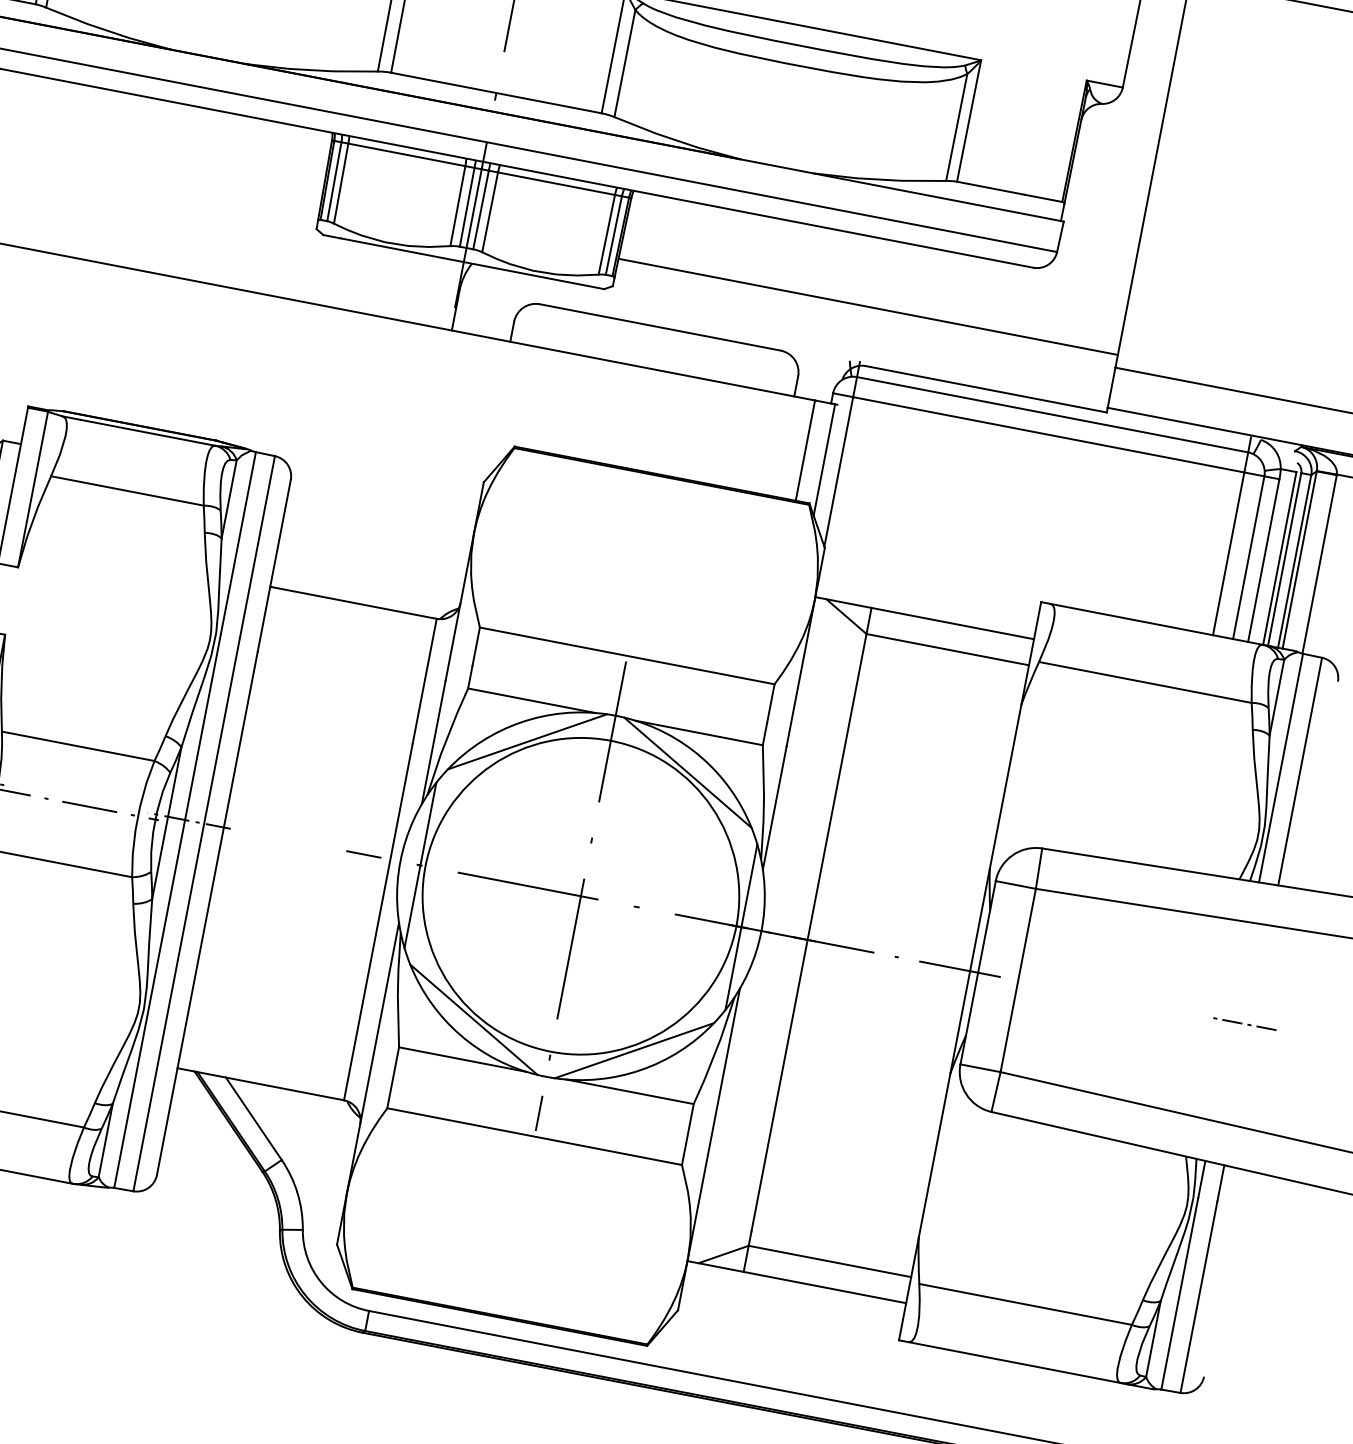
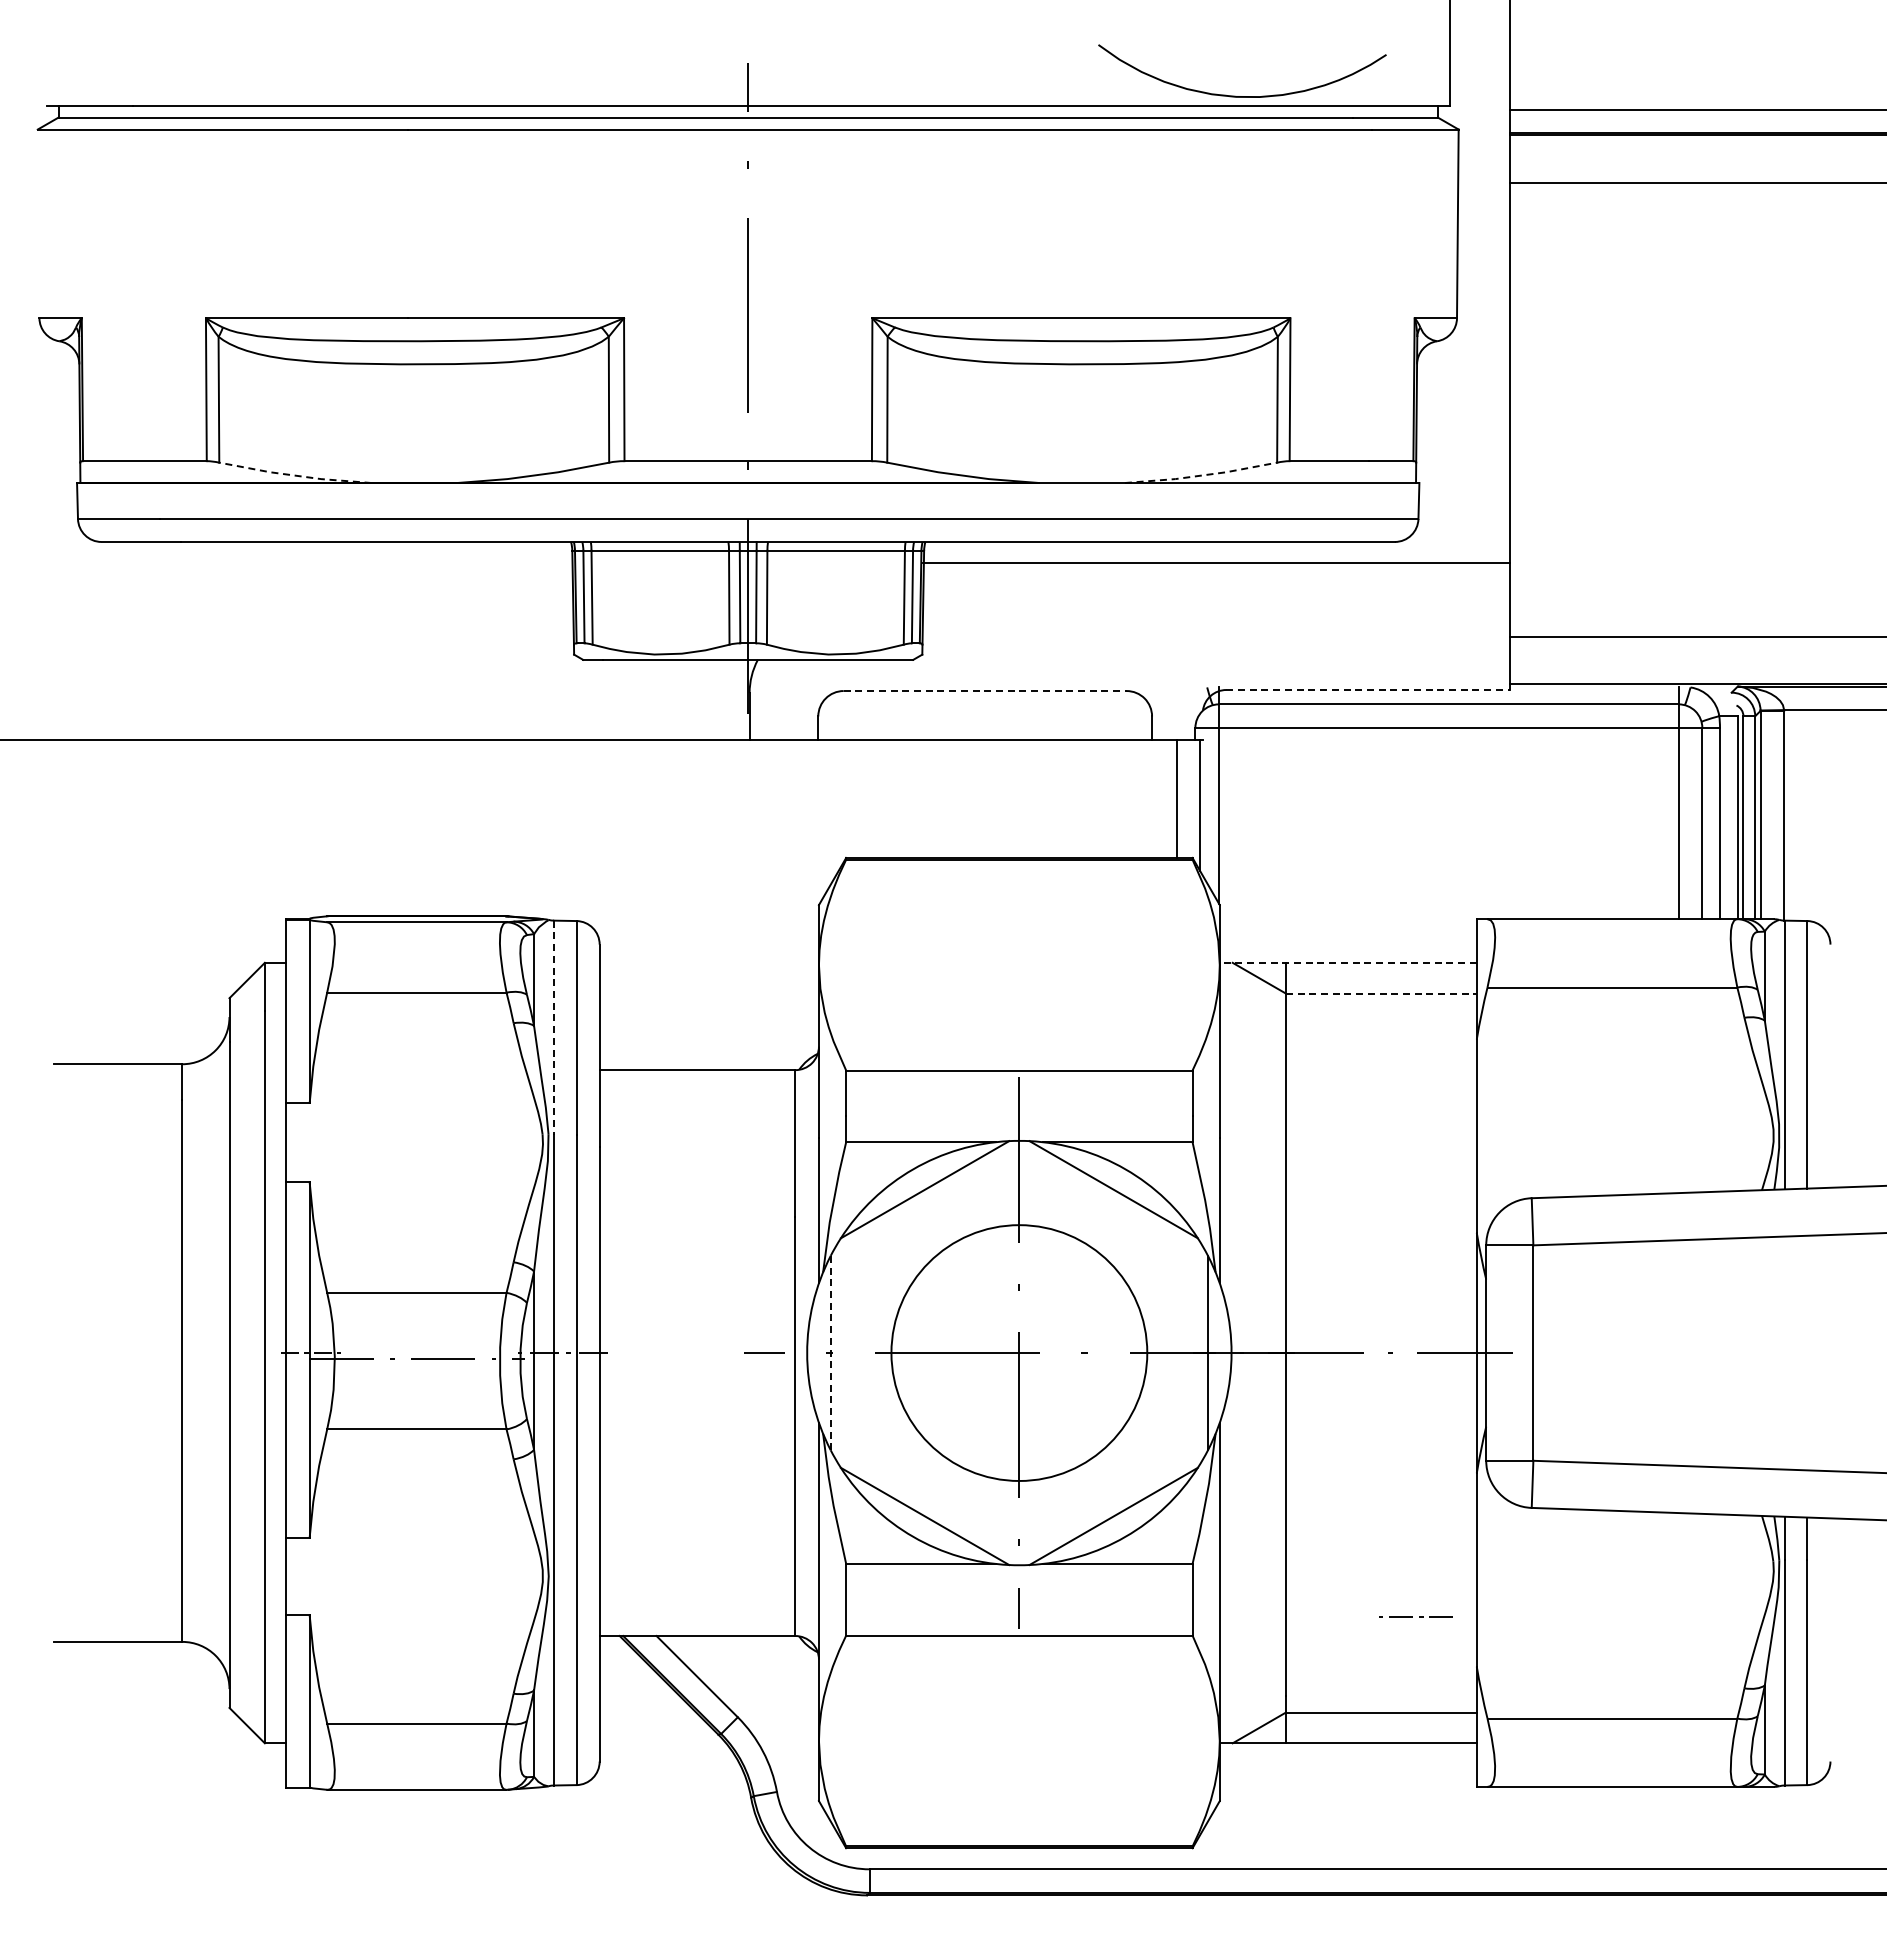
line: (108, 30) -> (294, 475), solid -> dashed
line: (879, 179) -> (1201, 475), solid -> dashed
line: (867, 306) -> (1215, 563), moved
line: (660, 327) -> (985, 691), solid -> dashed
line: (986, 389) -> (1368, 690), solid -> dashed
line: (238, 543) -> (554, 1027), solid -> dashed
line: (924, 617) -> (1348, 962), solid -> dashed
line: (947, 649) -> (1381, 993), solid -> dashed
line: (420, 865) -> (830, 1353), solid -> dashed
circle: (581, 895) -> (1019, 1352), size x0.7
line: (1242, 1023) -> (1412, 1616), moved

